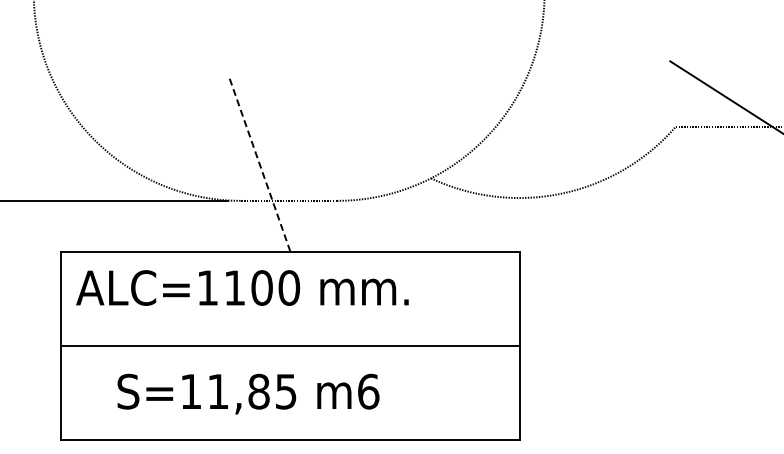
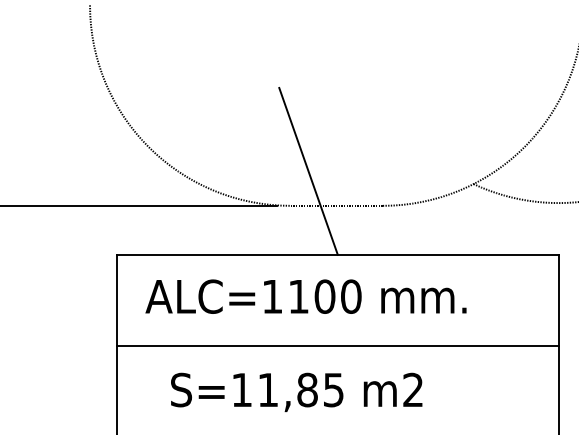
line: (260, 165) -> (308, 171), dashed -> solid
text: (242, 287) -> (306, 296), moved
text: (368, 391) -> (413, 389), m6 -> m2

